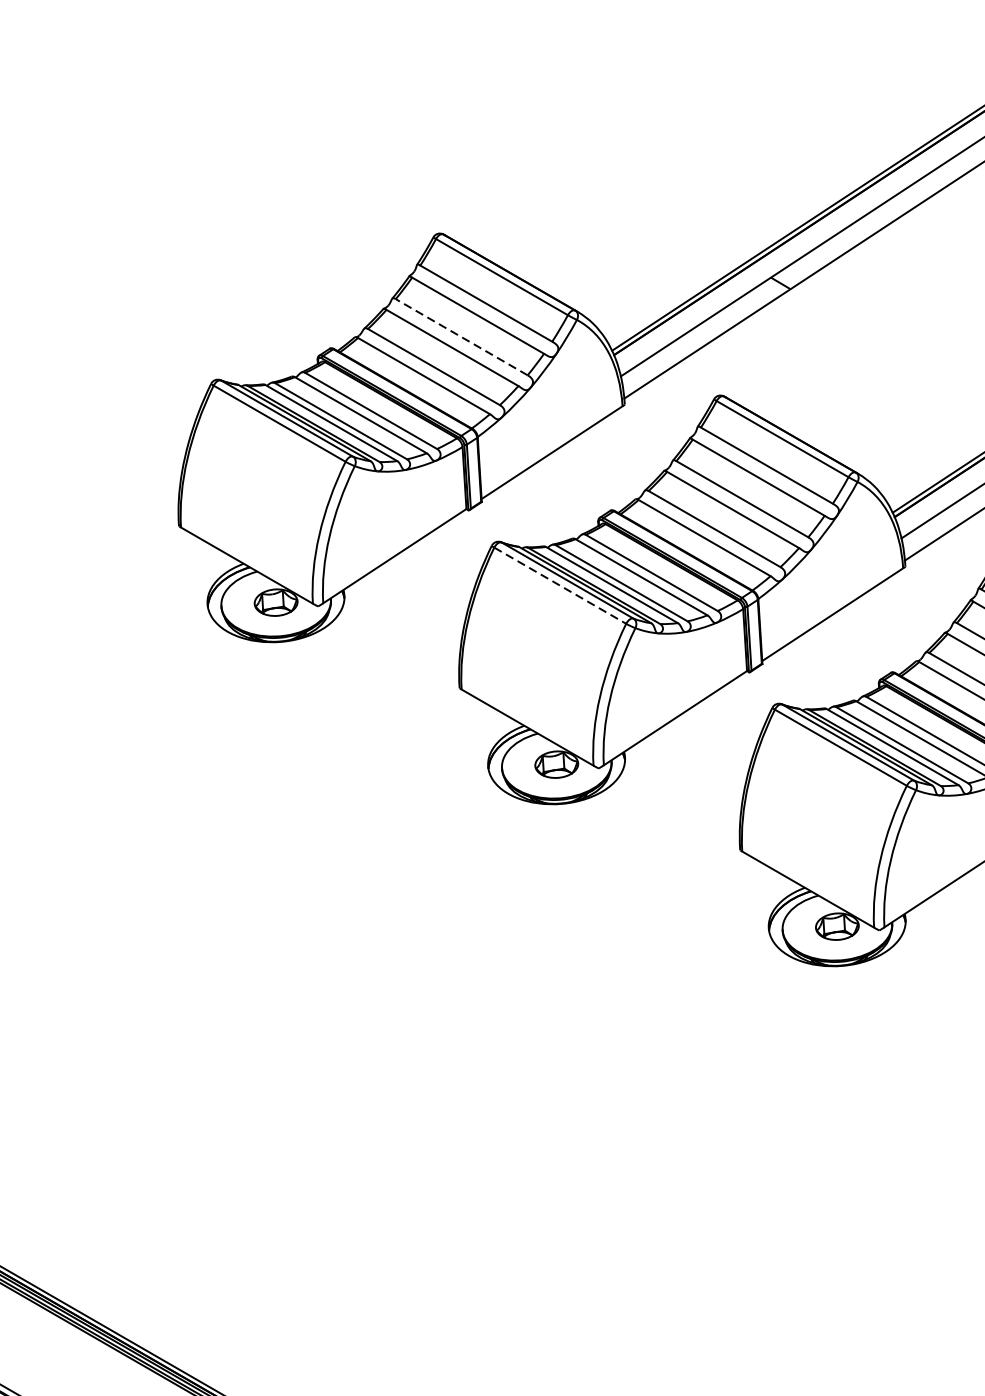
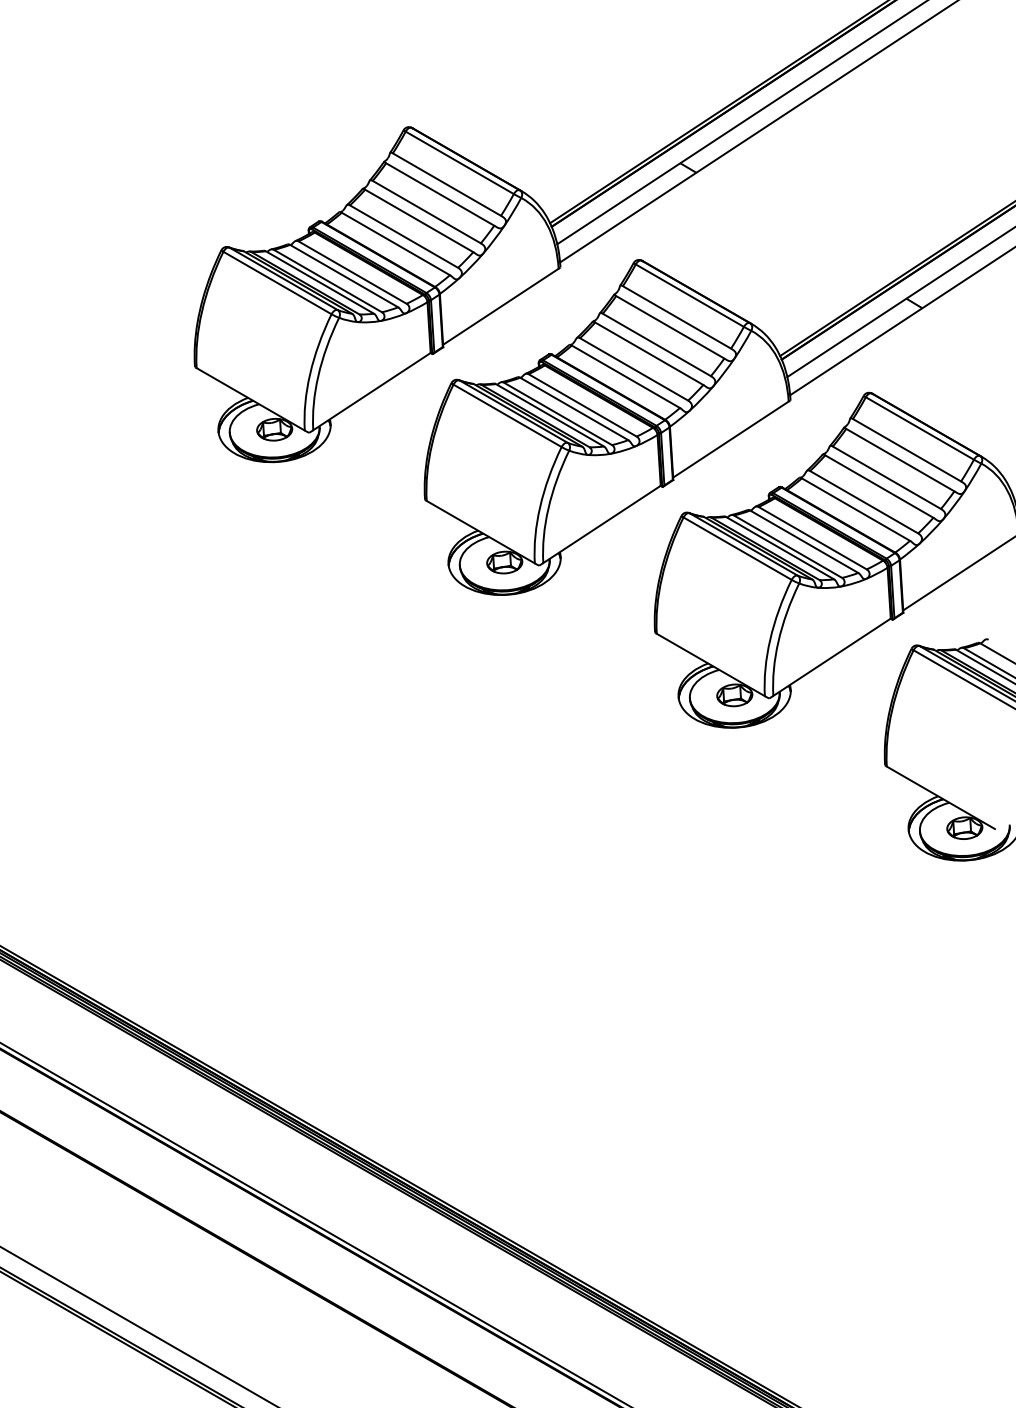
line: (461, 336) -> (426, 211), dashed -> solid
line: (561, 586) -> (508, 416), dashed -> solid

